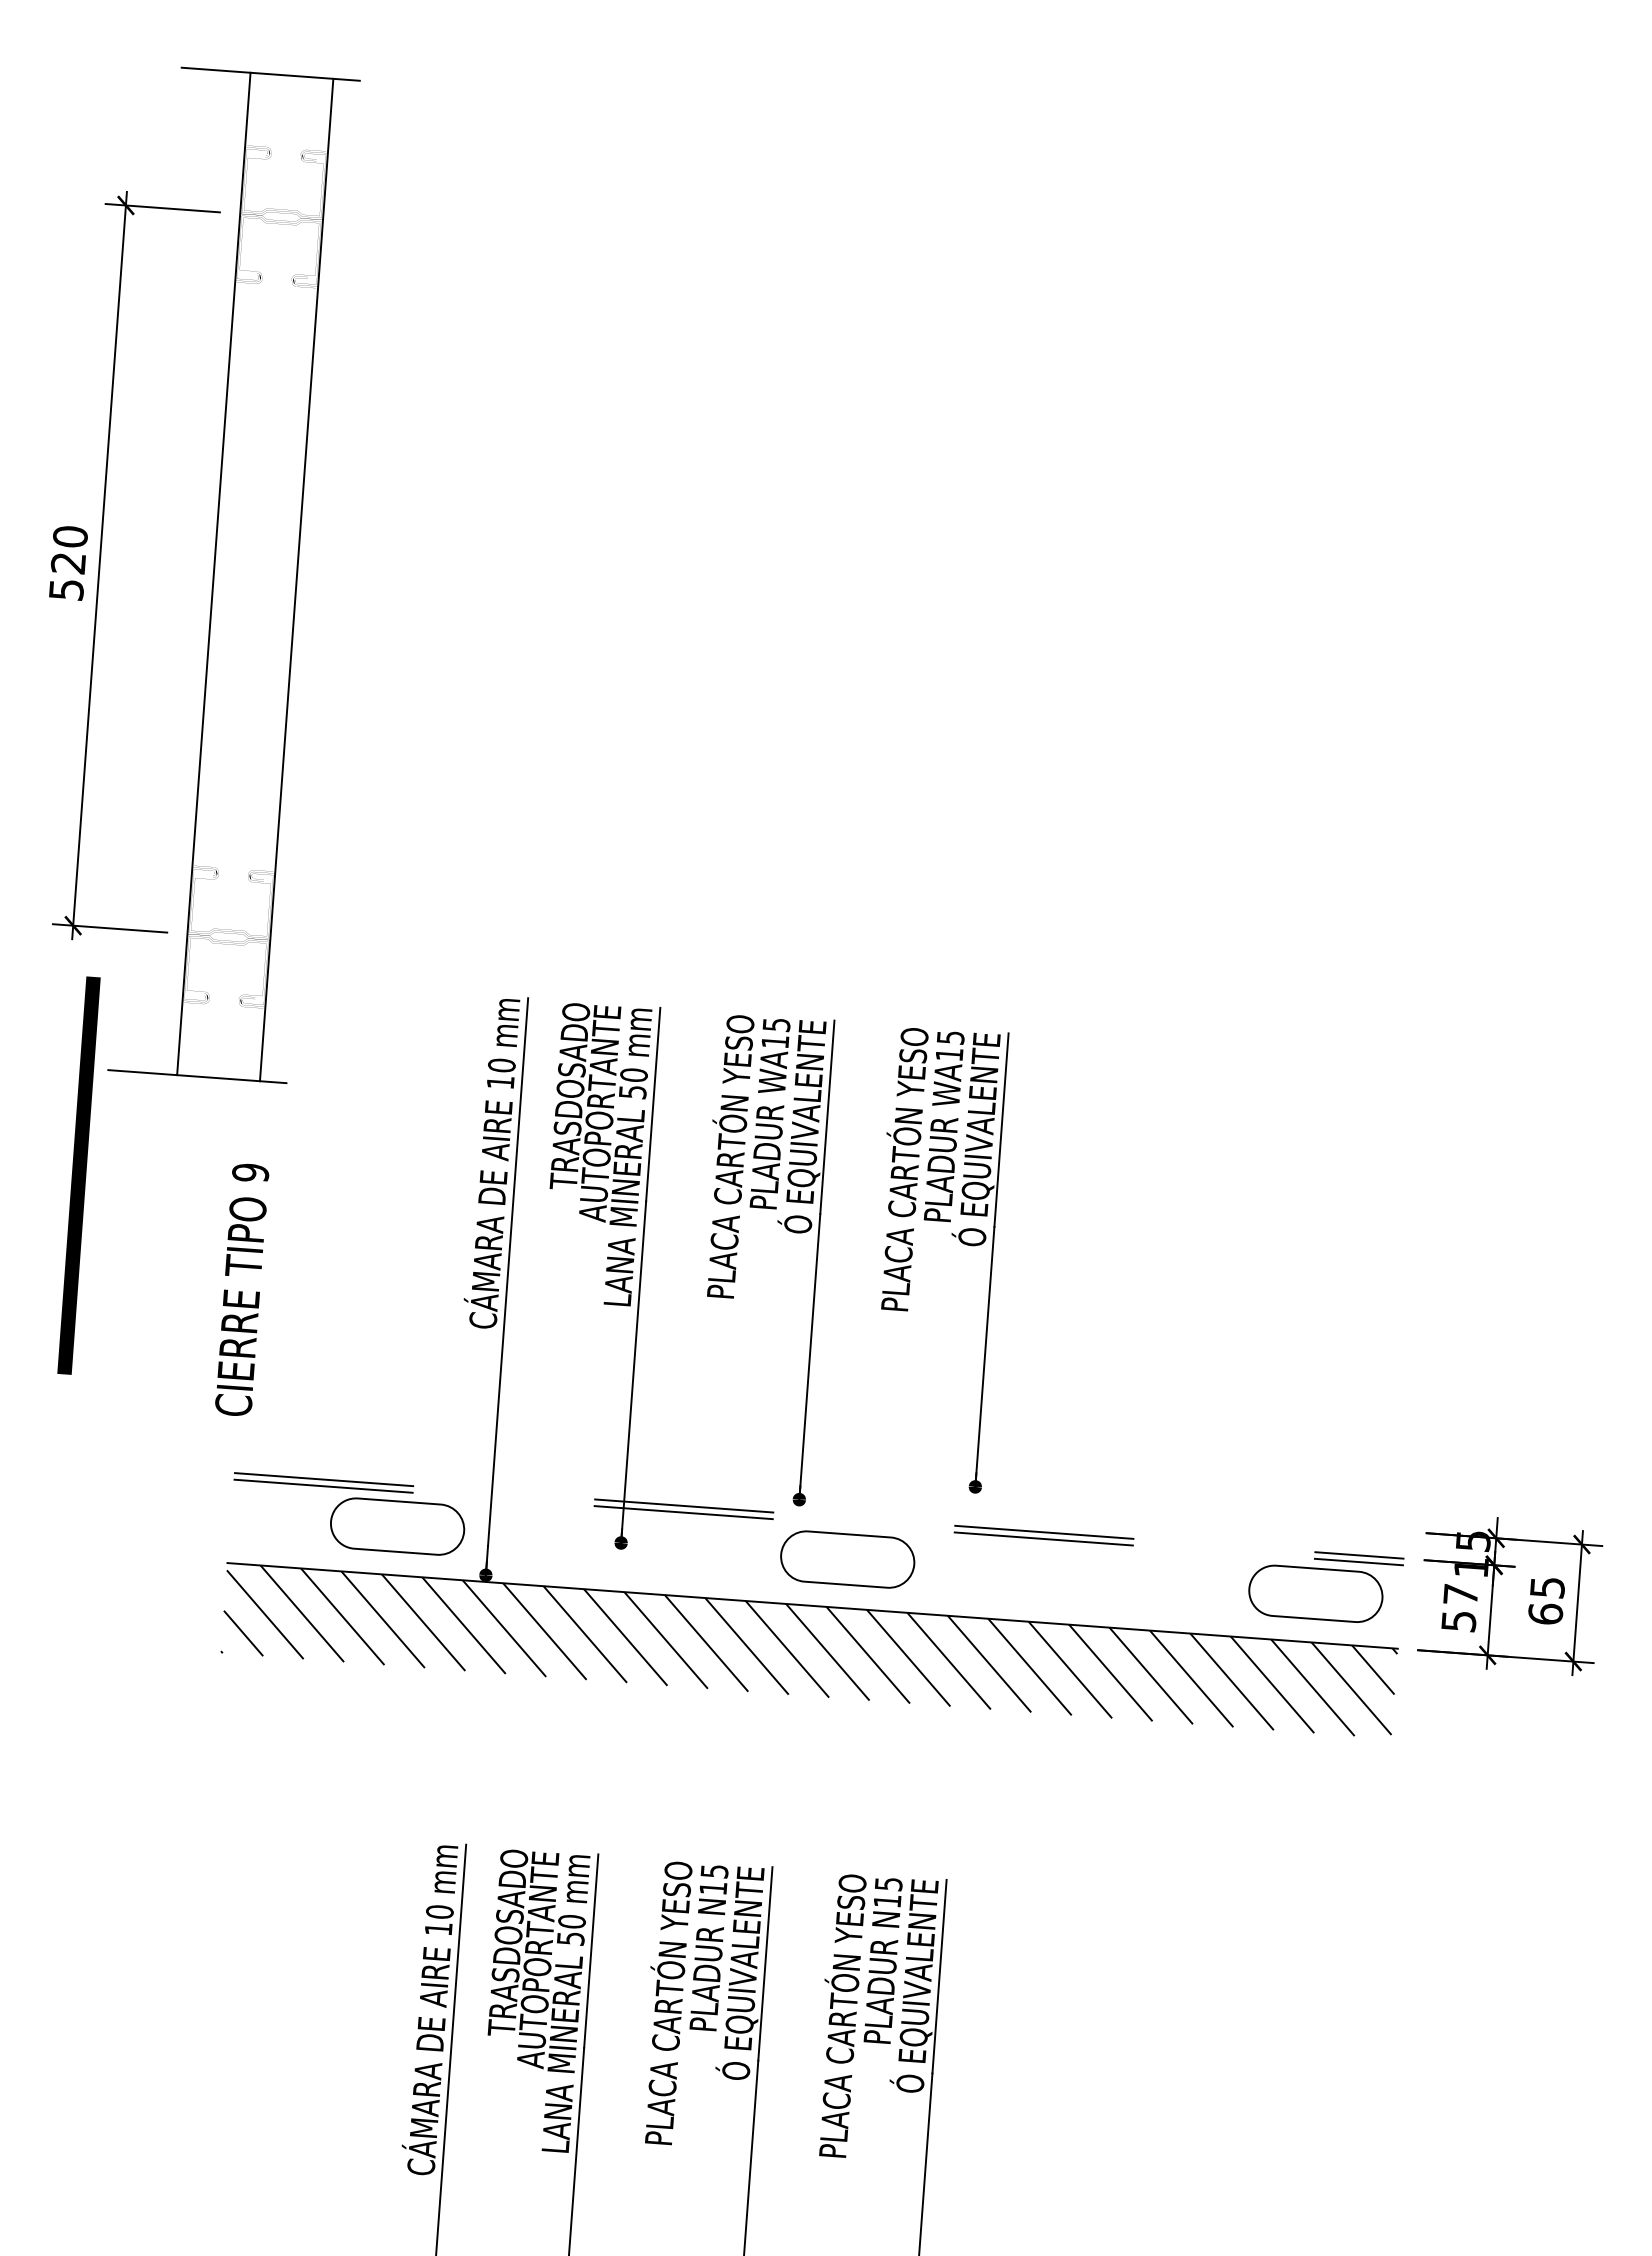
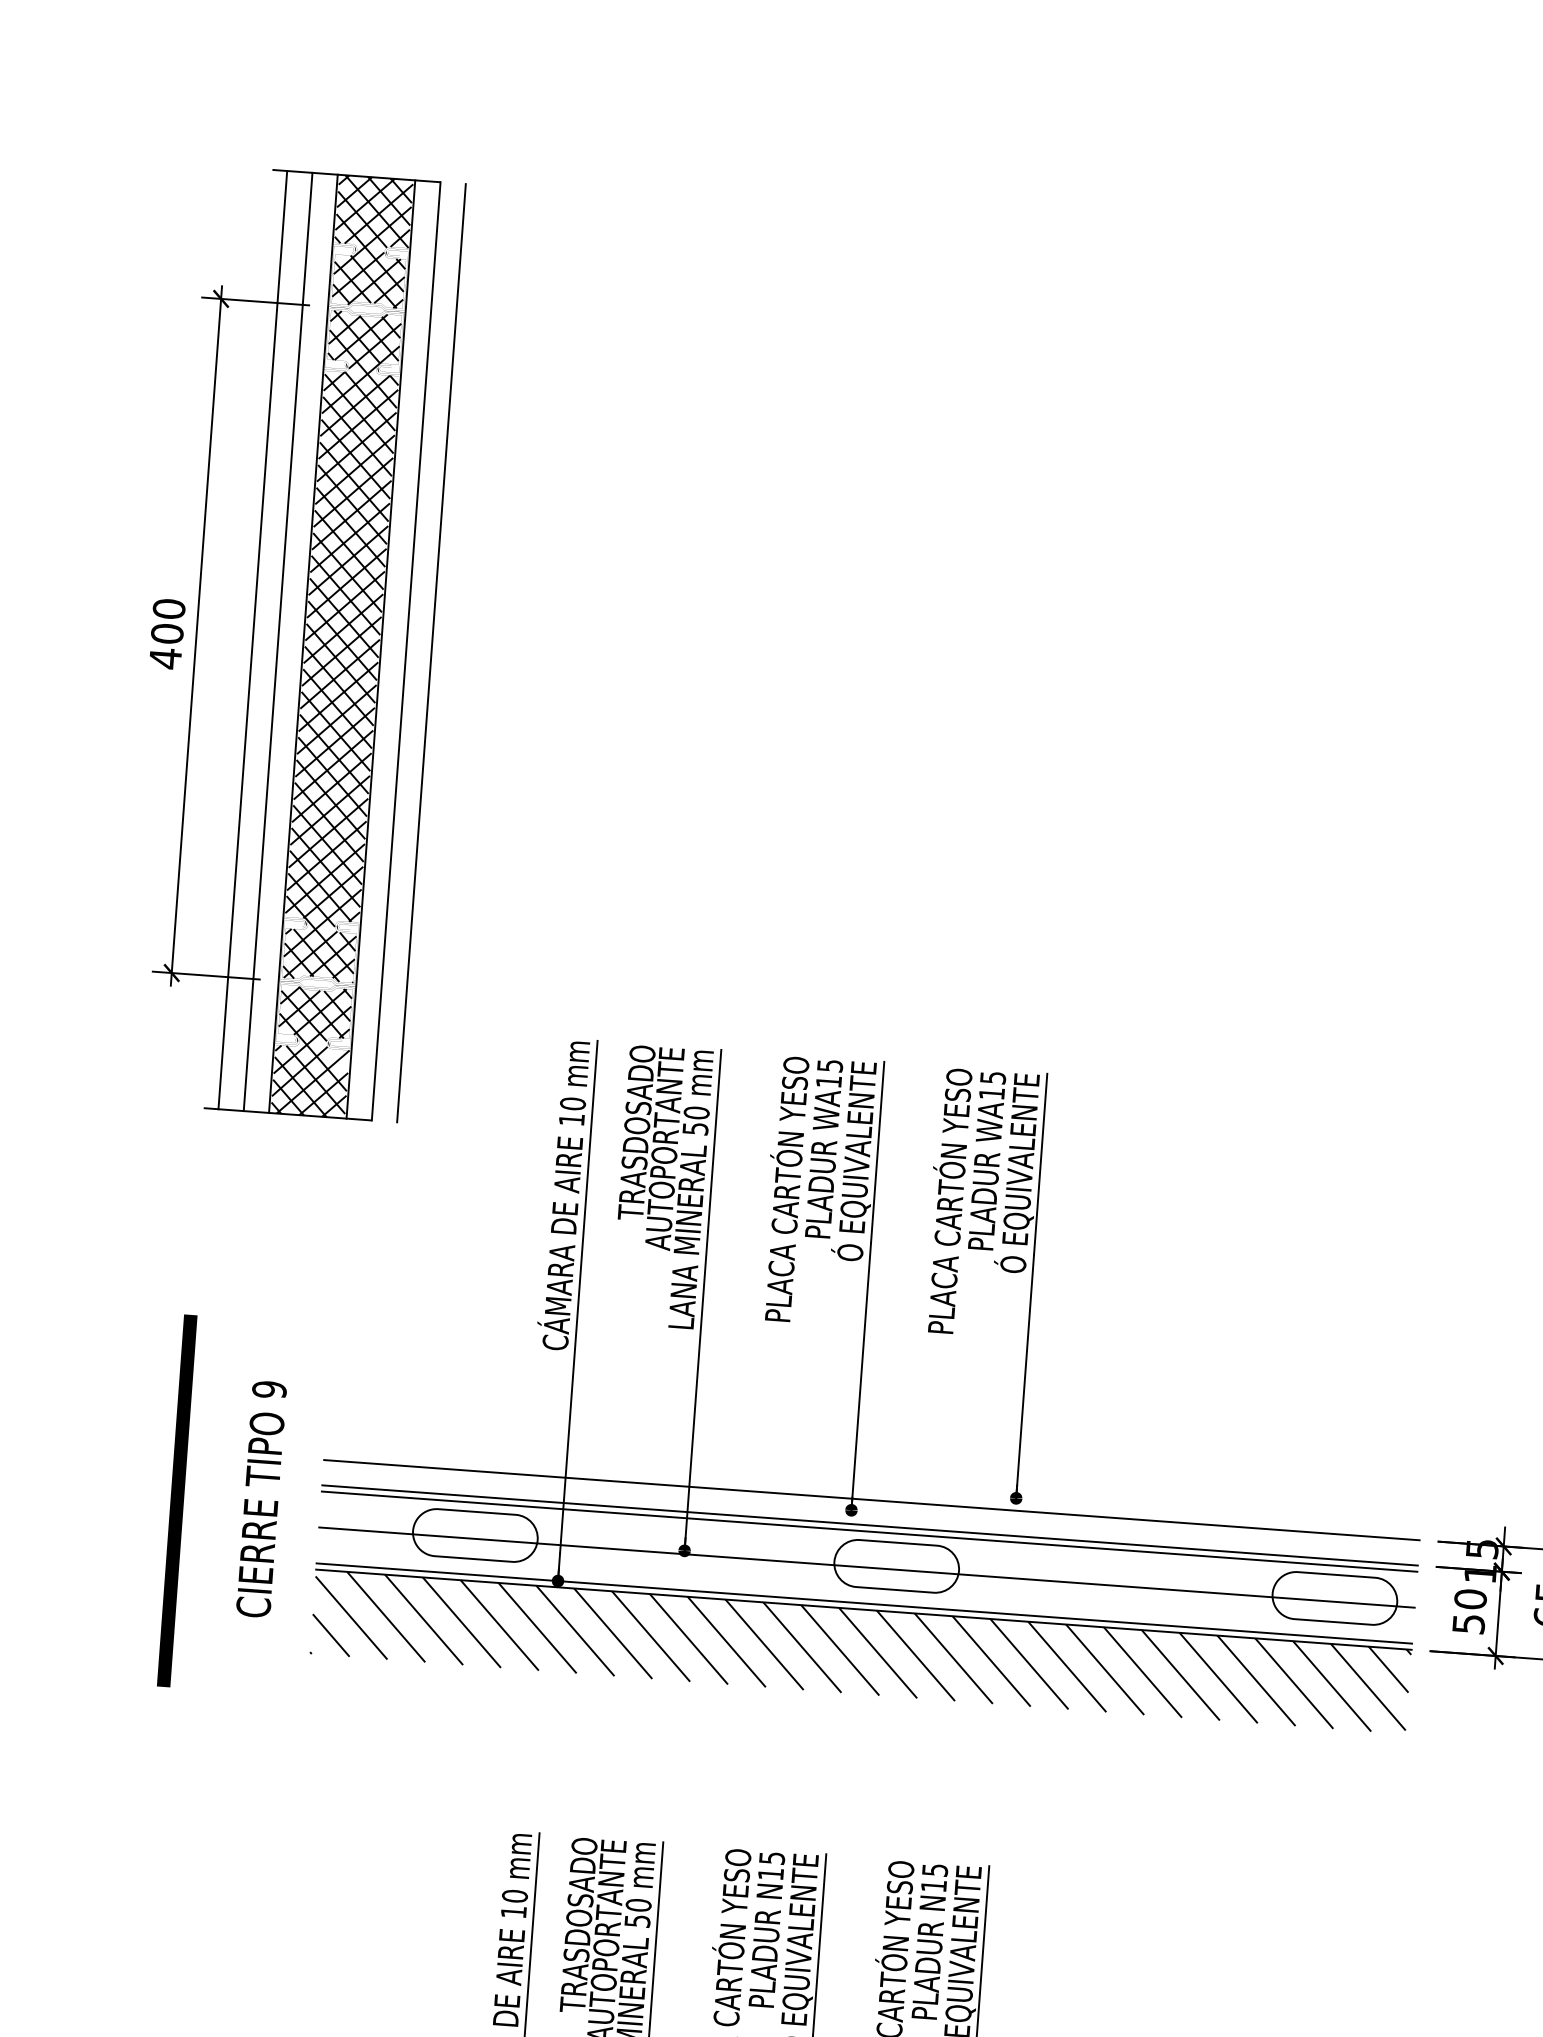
hatch: (287, 144) -> (372, 241), added
line: (159, 569) -> (252, 639), added
line: (186, 571) -> (277, 641), added
text: (67, 576) -> (166, 646), 520 -> 400
hatch: (255, 576) -> (342, 646), added
line: (323, 581) -> (406, 650), added
line: (350, 583) -> (431, 652), added
hatch: (222, 1009) -> (311, 1051), added
line: (78, 1175) -> (176, 1500), moved
text: (242, 1289) -> (261, 1498), moved
line: (821, 1488) -> (872, 1499), added
line: (819, 1515) -> (870, 1525), dashed -> solid
line: (818, 1522) -> (869, 1531), dashed -> solid
line: (815, 1560) -> (866, 1567), added
text: (1460, 1594) -> (1470, 1599), 57 -> 50
line: (812, 1599) -> (863, 1603), added

